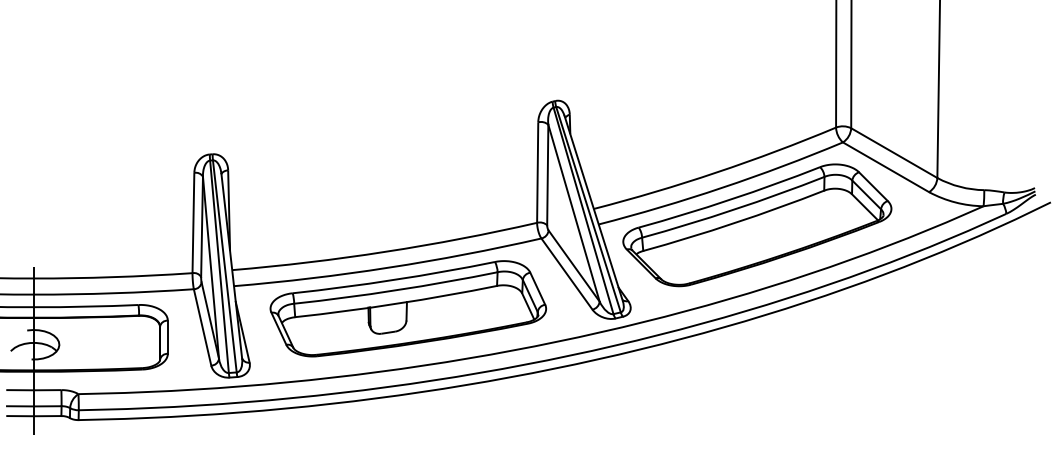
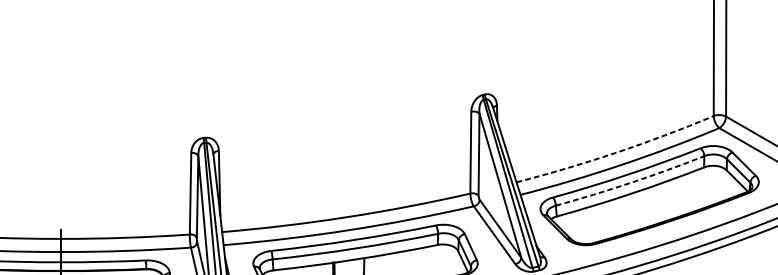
arc: (716, 172) -> (616, 152), solid -> dashed
arc: (734, 209) -> (631, 182), solid -> dashed

